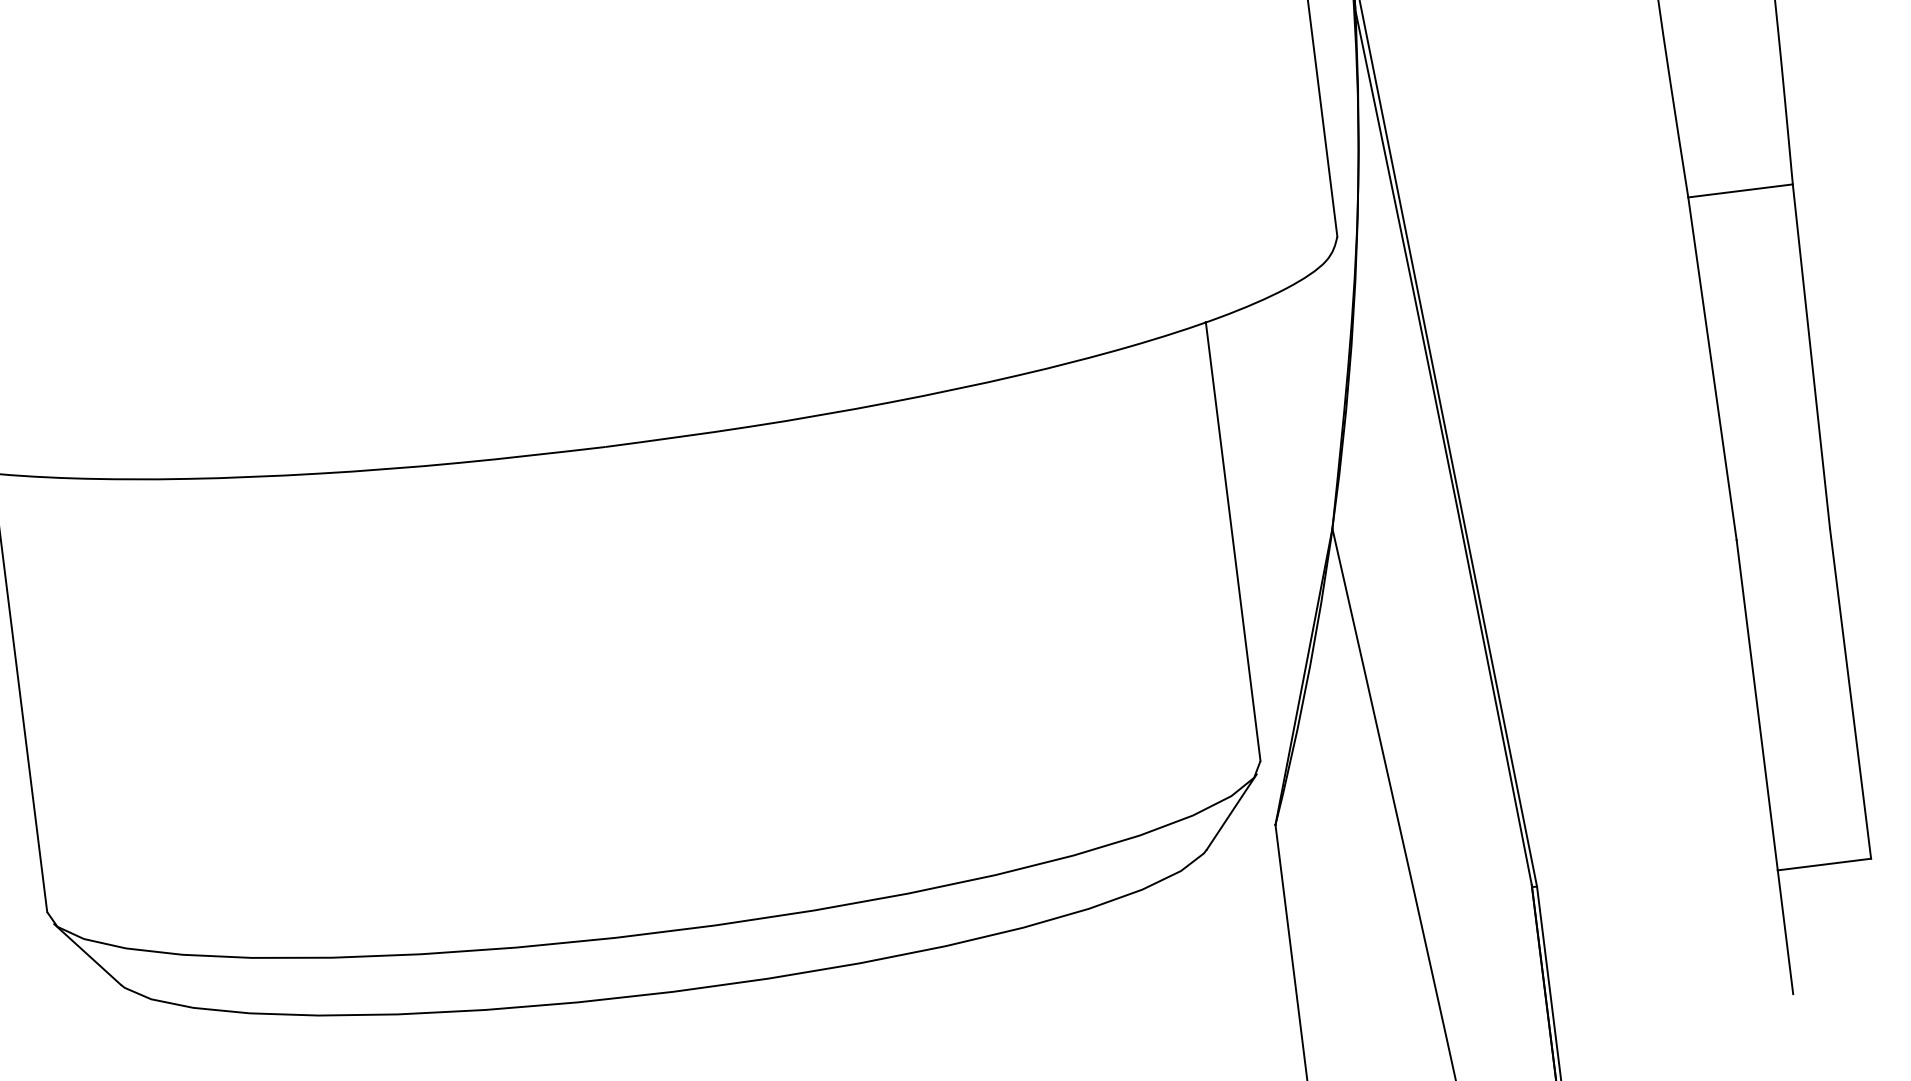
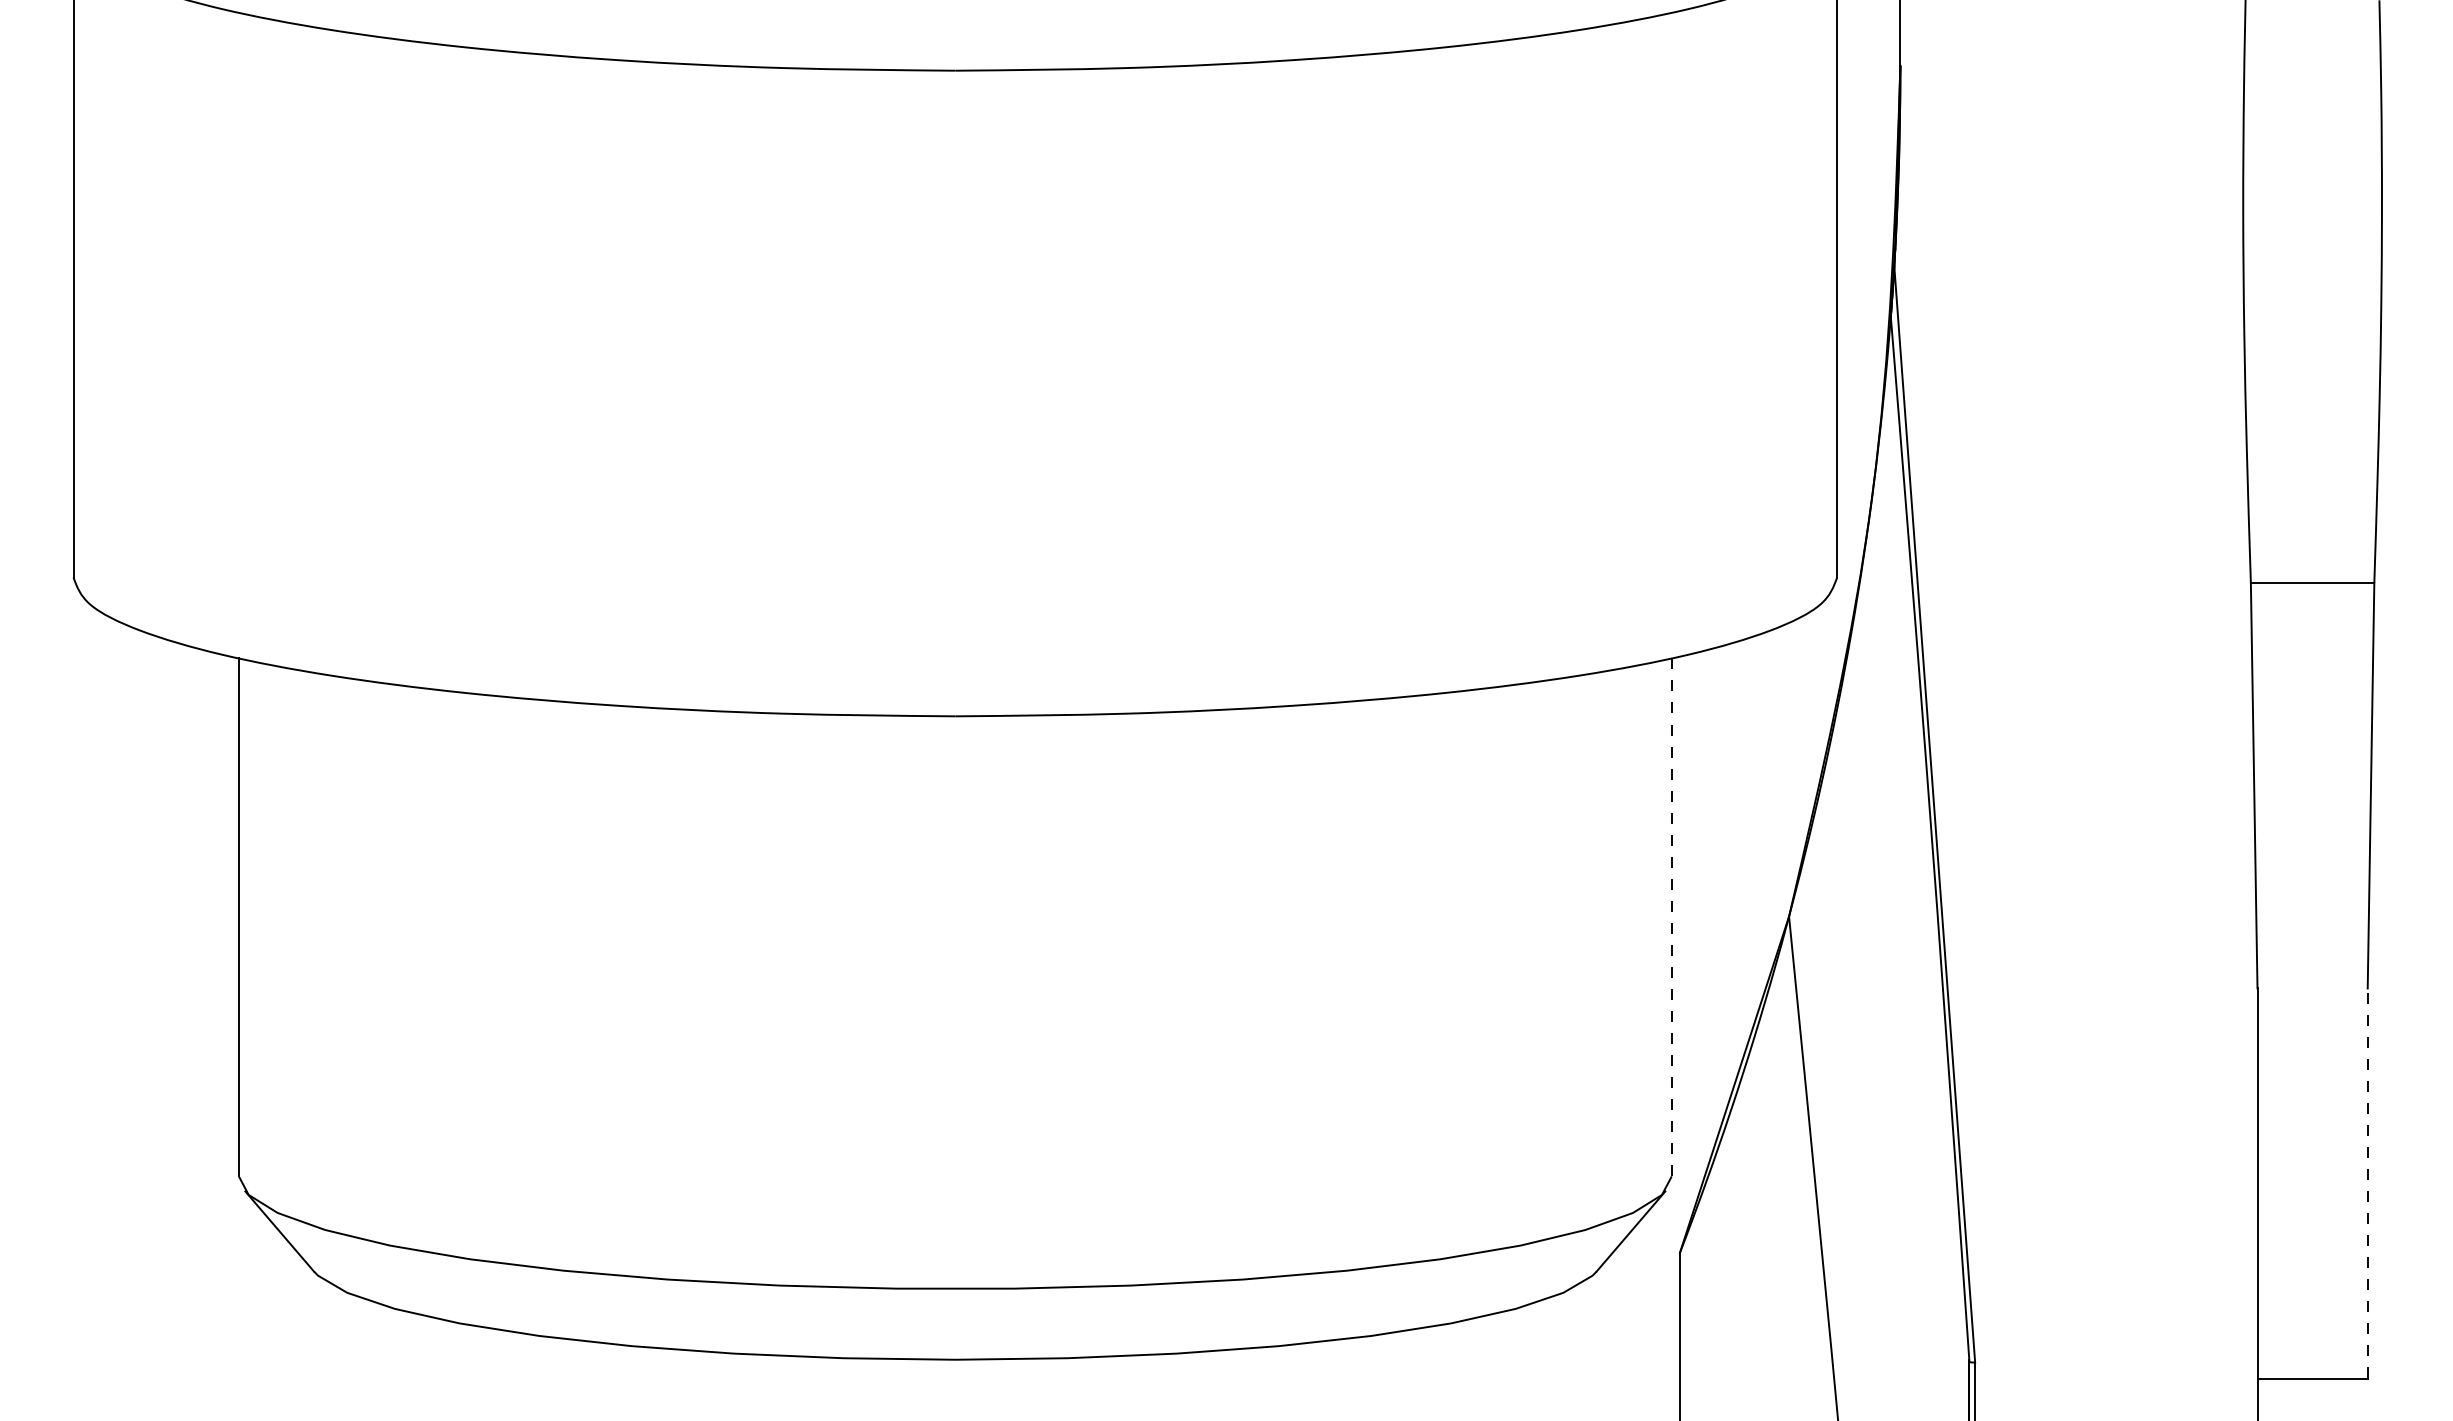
line: (1232, 540) -> (1671, 916), solid -> dashed
line: (1850, 692) -> (2367, 1182), solid -> dashed

